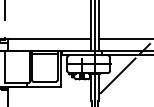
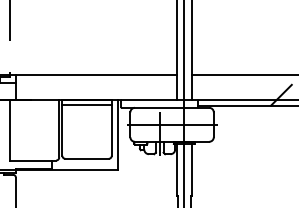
line: (117, 75) -> (228, 146), removed

